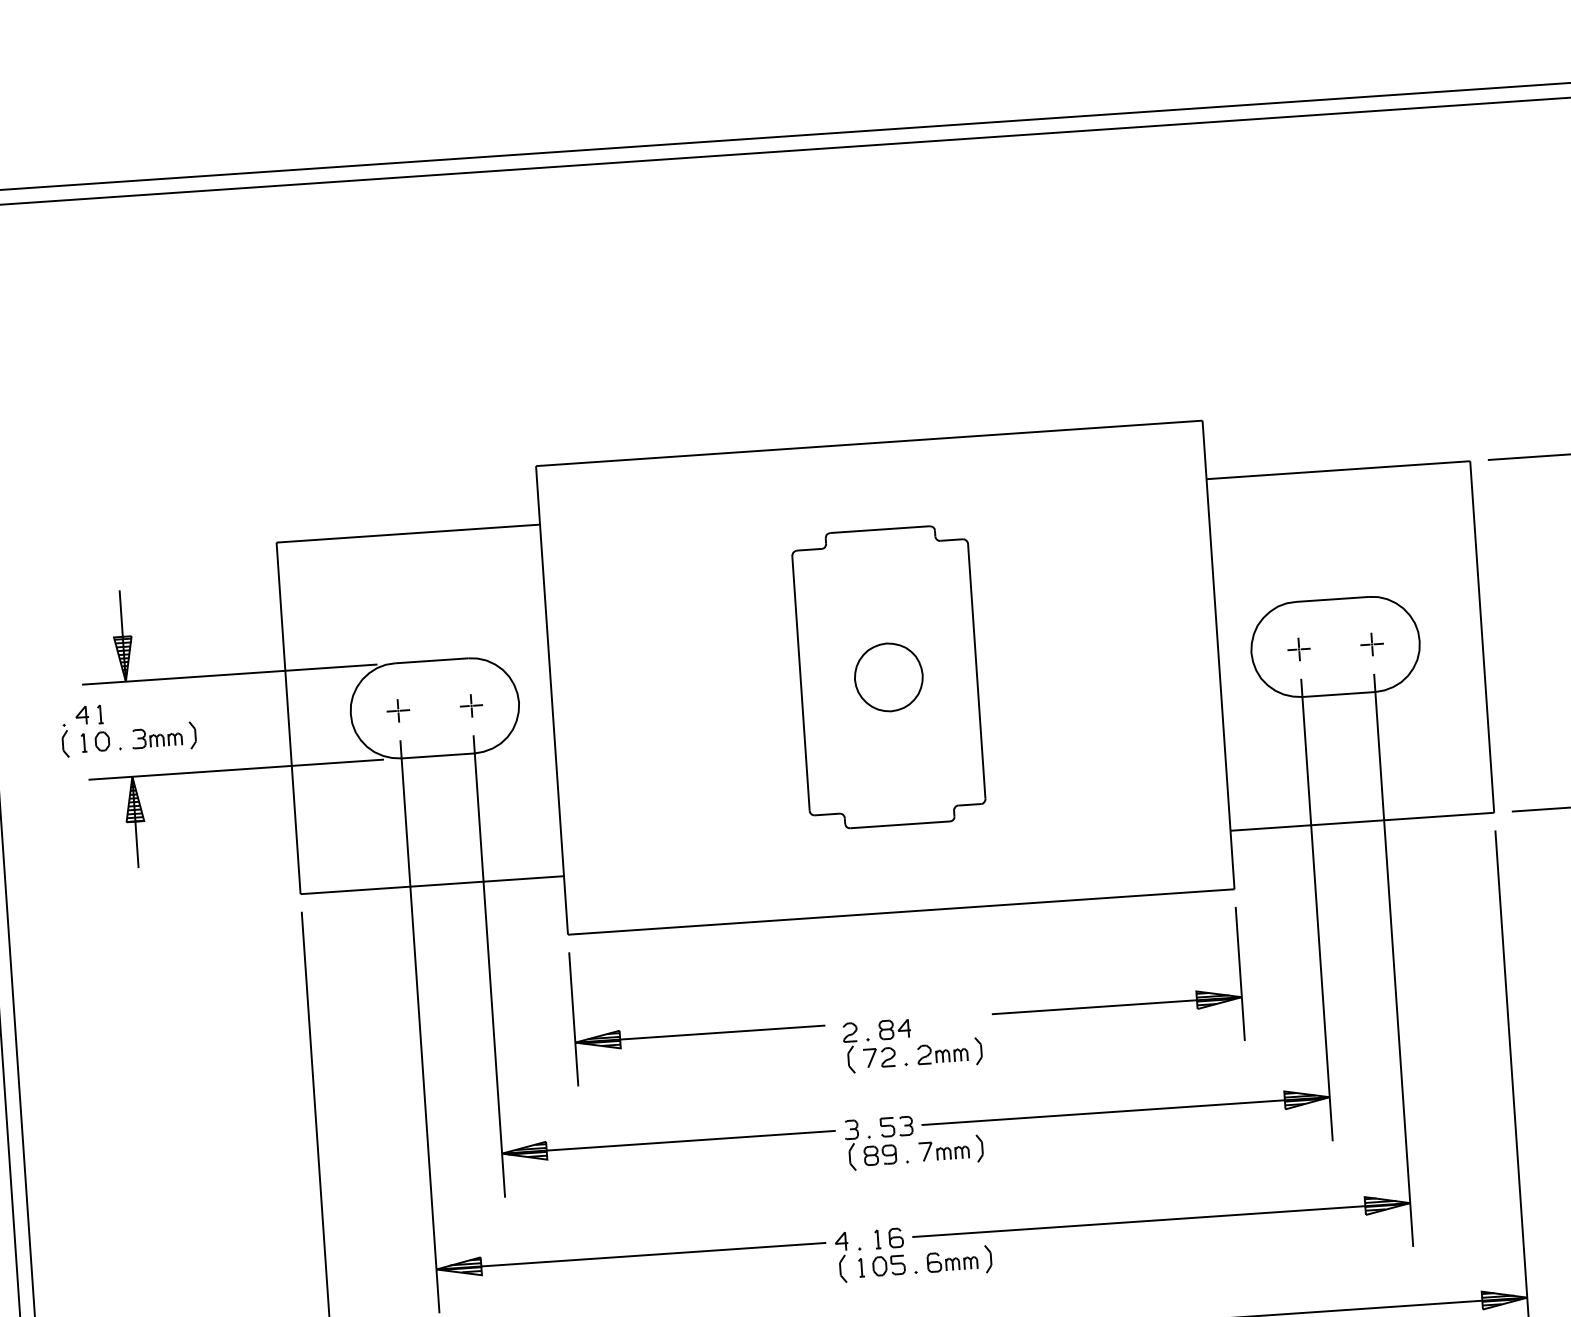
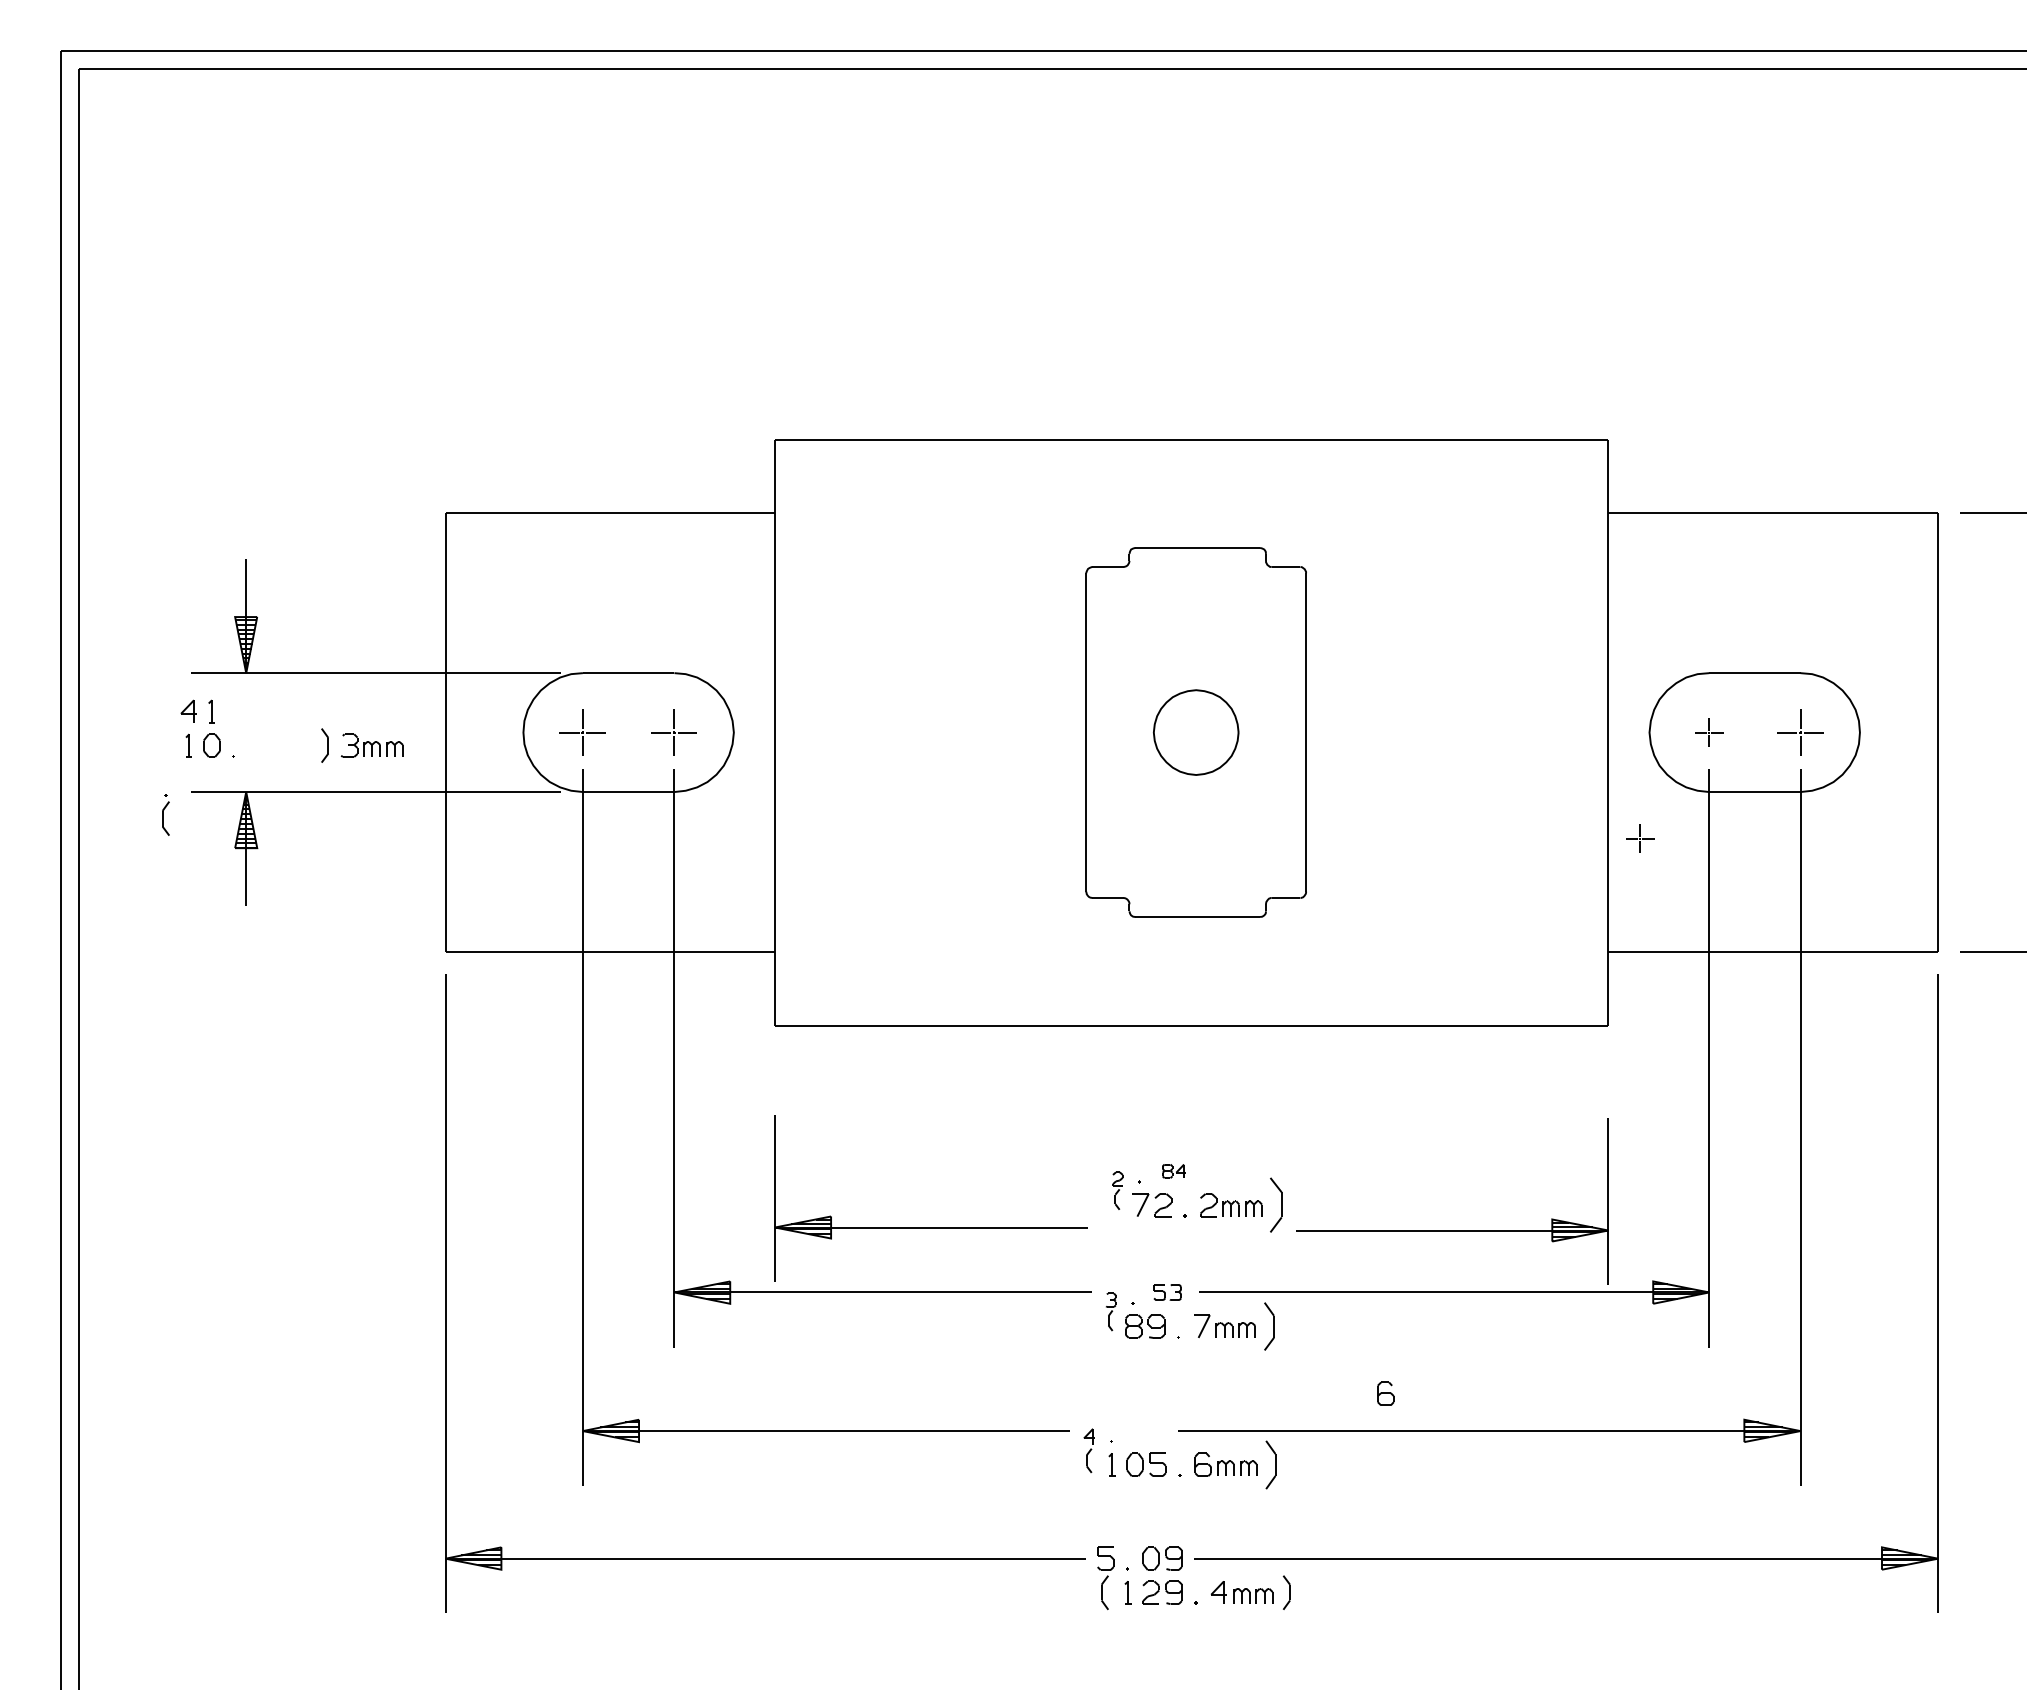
part: (1372, 644) -> (1800, 732), size x1.6
part: (471, 705) -> (674, 732), size x1.6
part: (398, 710) -> (582, 732), size x1.6
part: (156, 737) -> (371, 745), moved
part: (1249, 737) -> (1640, 838), added
part: (65, 740) -> (165, 814), moved
part: (1117, 1005) -> (1452, 1230), moved
part: (894, 1029) -> (1173, 1171), size x0.6
part: (699, 1034) -> (930, 1227), moved
part: (850, 1047) -> (1117, 1190), size x0.6
part: (978, 1051) -> (1276, 1205), size x1.6
part: (896, 1126) -> (1167, 1292), size x0.7
part: (851, 1145) -> (1110, 1311), size x0.6
part: (979, 1148) -> (1269, 1326), size x1.4
part: (895, 1237) -> (1385, 1393), moved
part: (877, 1238) -> (1134, 1430), removed
part: (842, 1257) -> (1089, 1450), size x0.7
part: (988, 1258) -> (1270, 1464), size x1.4

